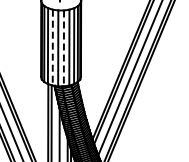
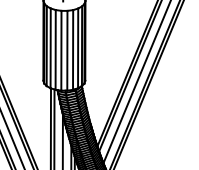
line: (52, 47) -> (55, 49), dashed -> solid
line: (63, 48) -> (66, 50), dashed -> solid

